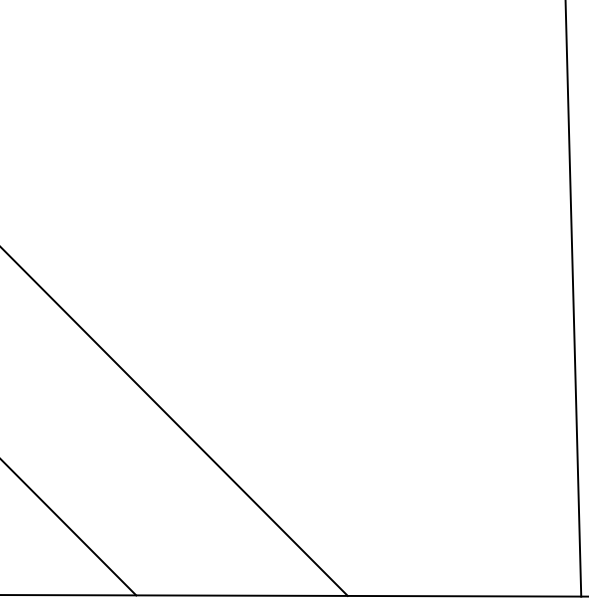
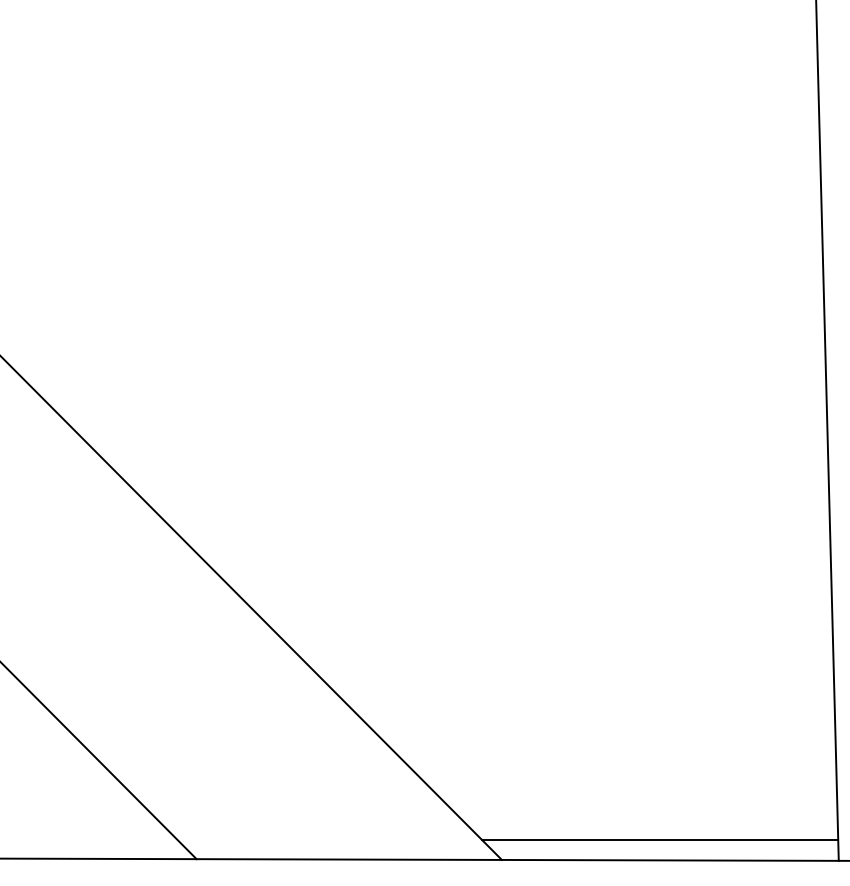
line: (456, 581) -> (658, 839), added

